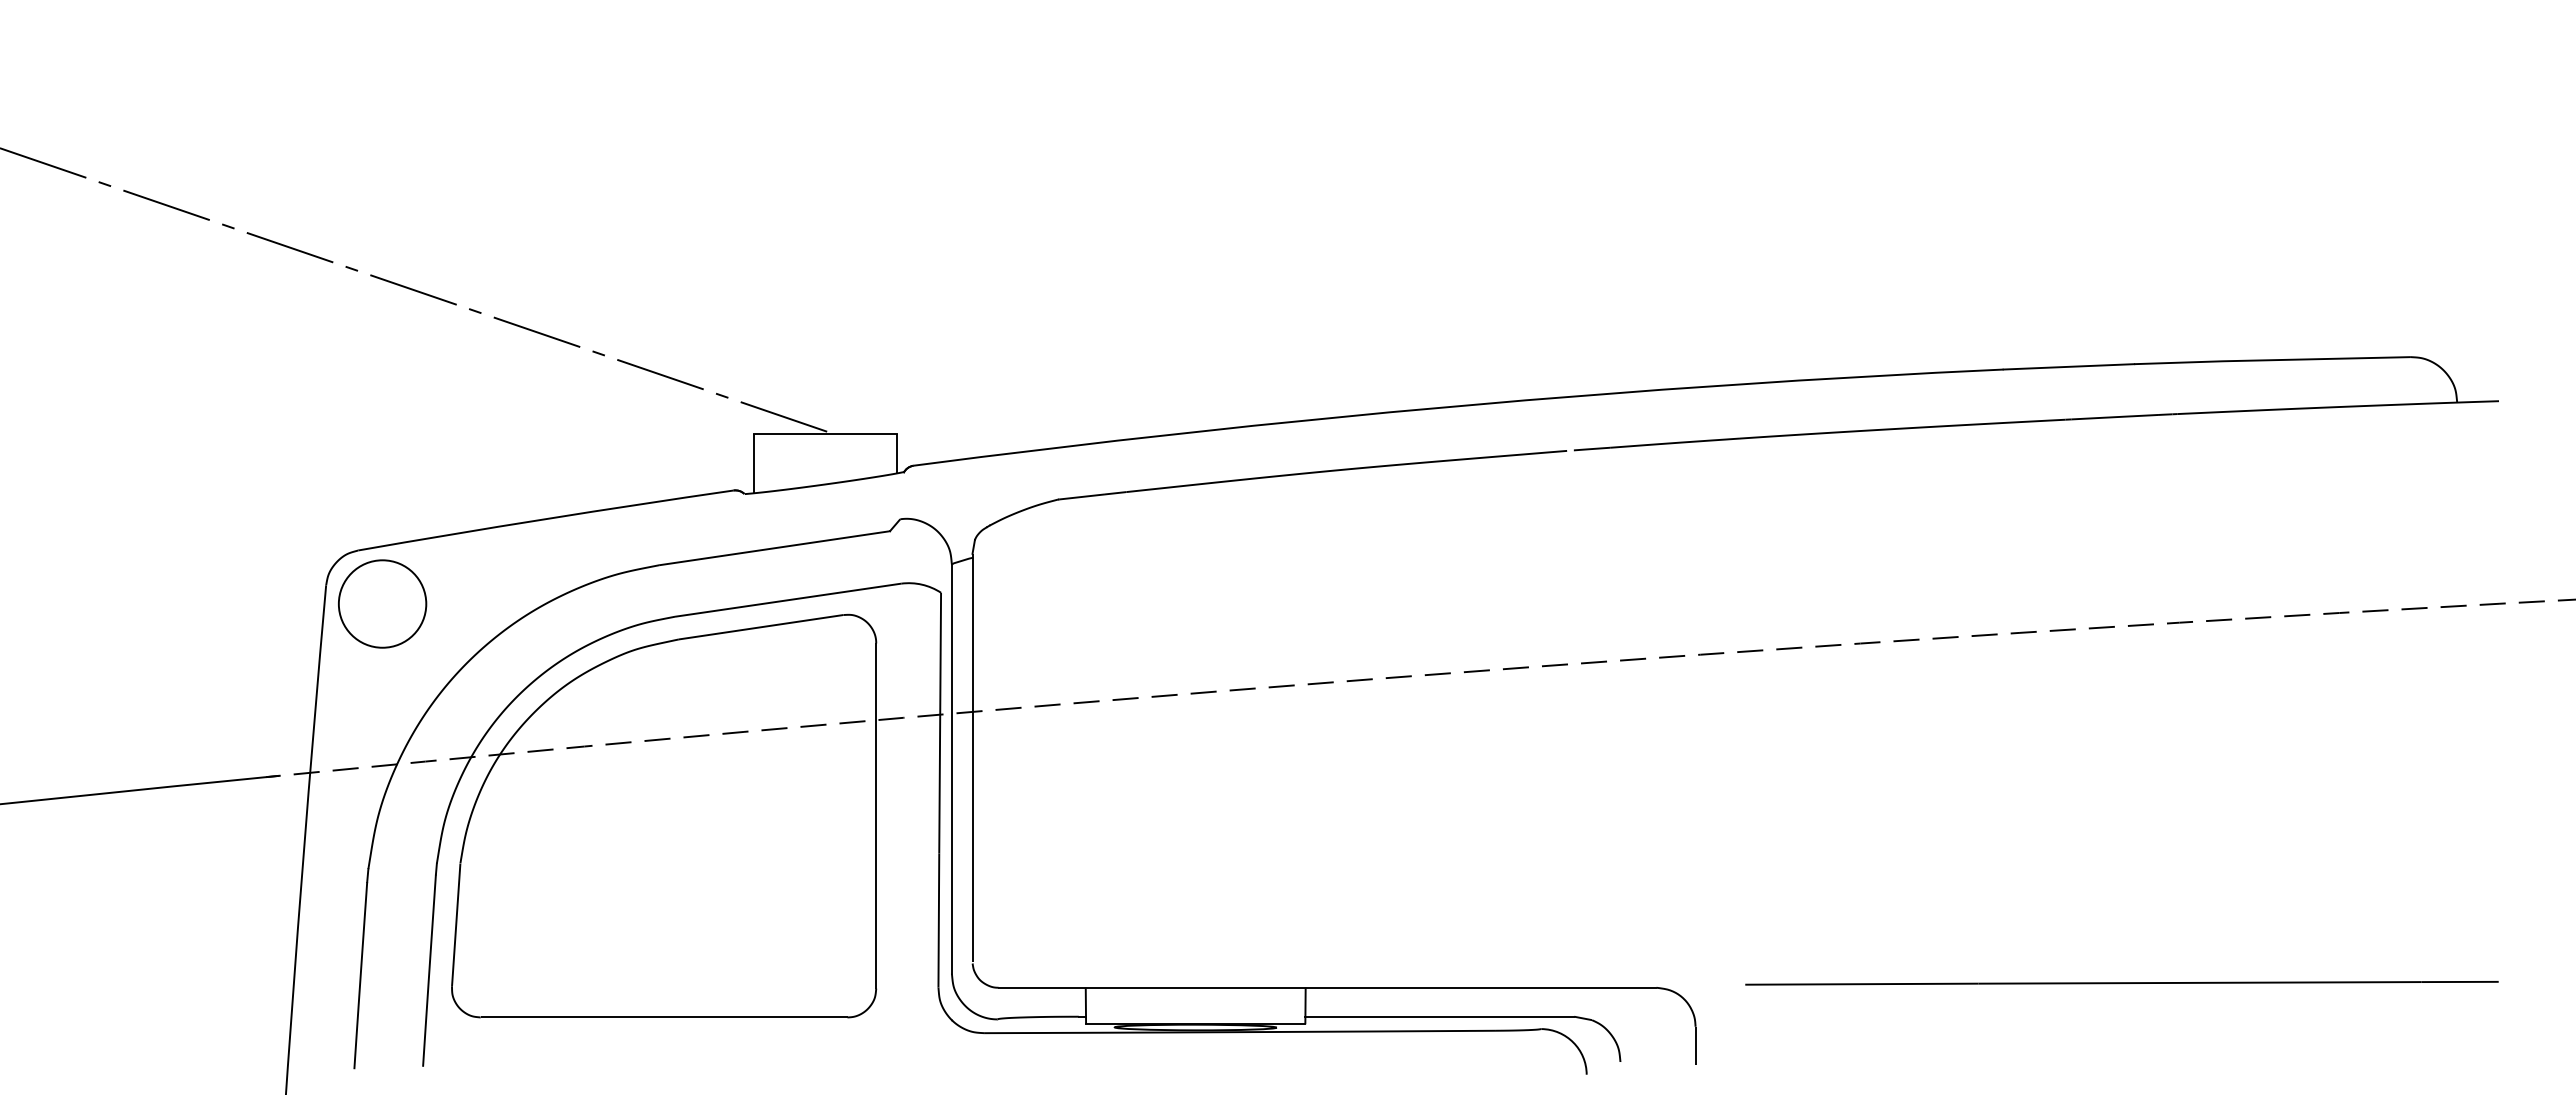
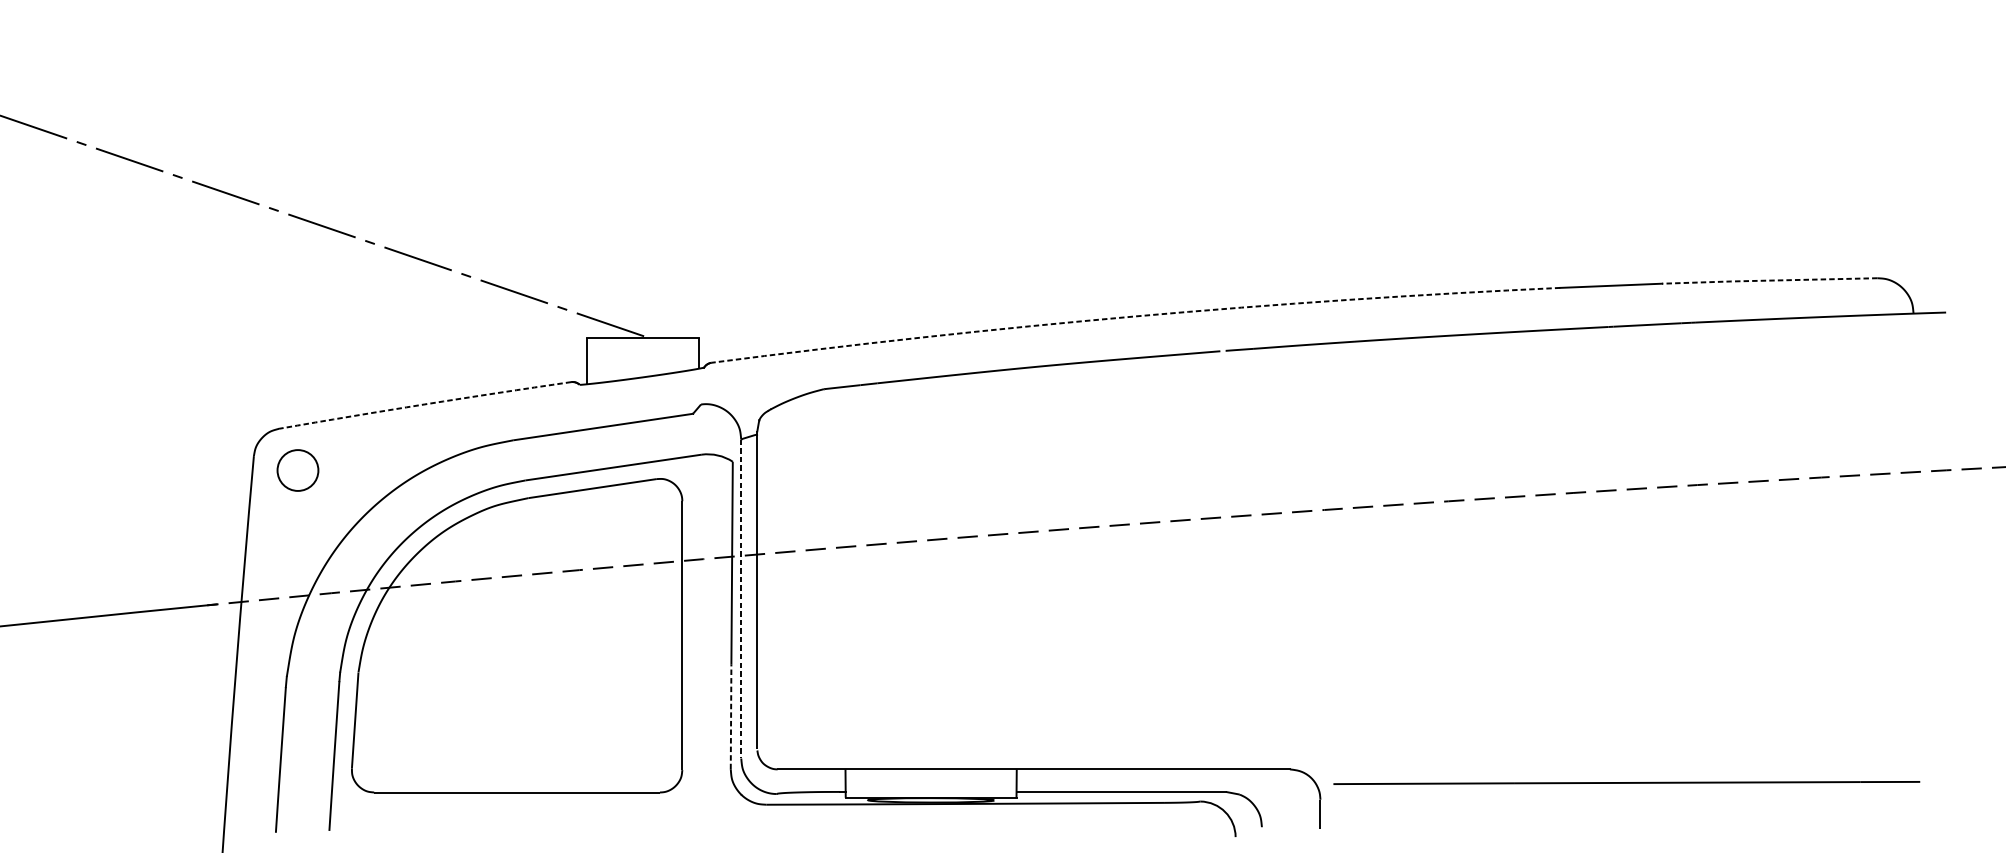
line: (2271, 360) -> (1768, 280), solid -> dashed
arc: (1457, 406) -> (1135, 316), solid -> dashed
arc: (545, 519) -> (424, 404), solid -> dashed
circle: (382, 603) -> (297, 470), size x0.6
line: (951, 769) -> (740, 599), solid -> dashed
line: (938, 920) -> (730, 716), solid -> dashed
line: (2121, 983) -> (1626, 783), moved

